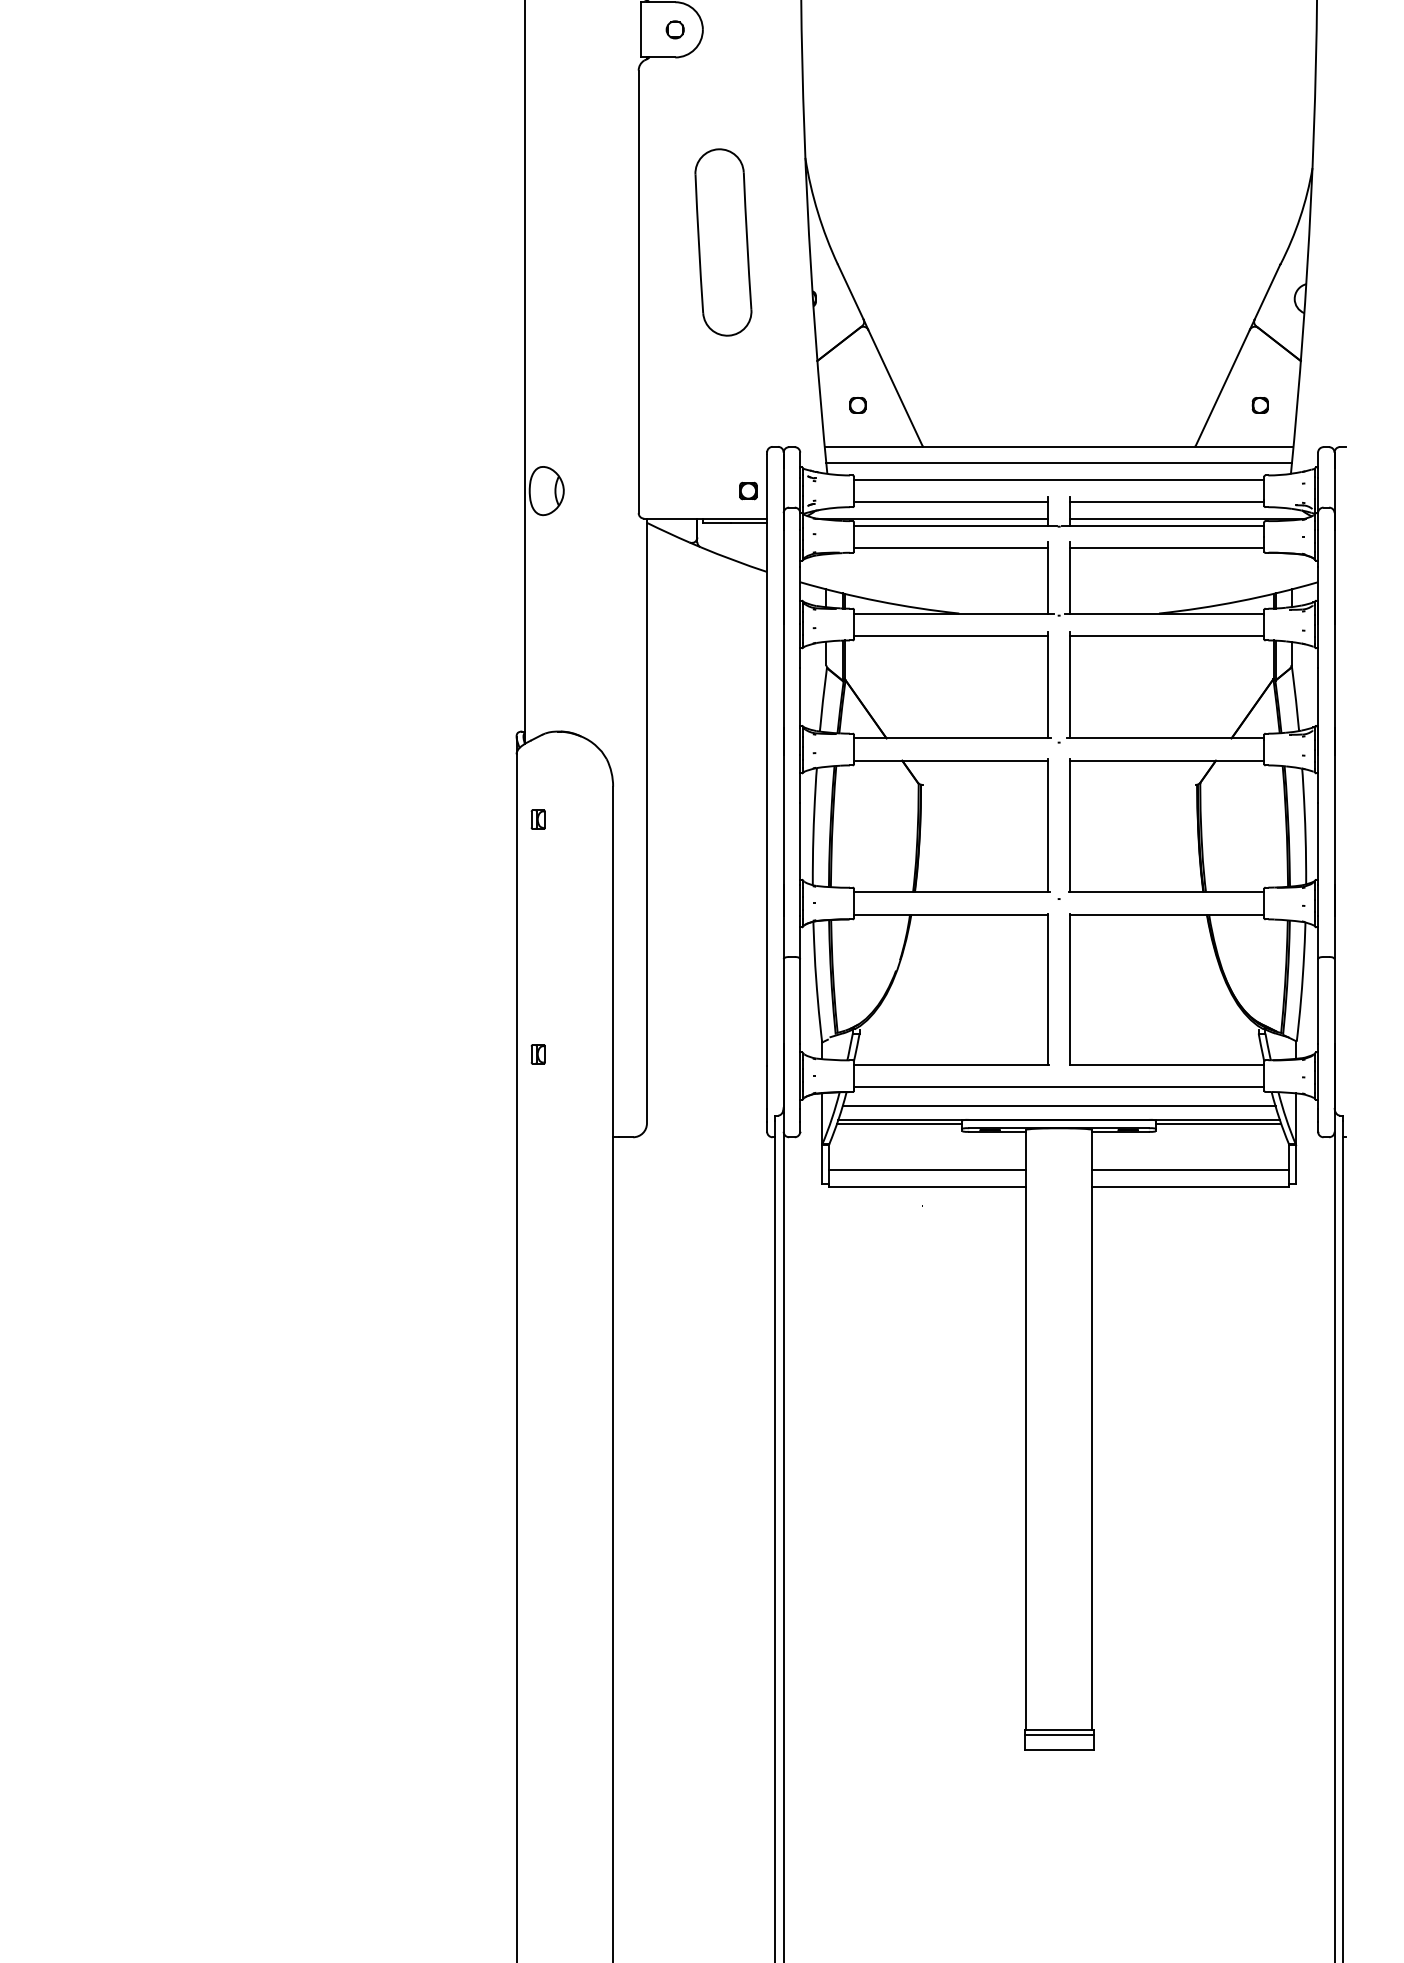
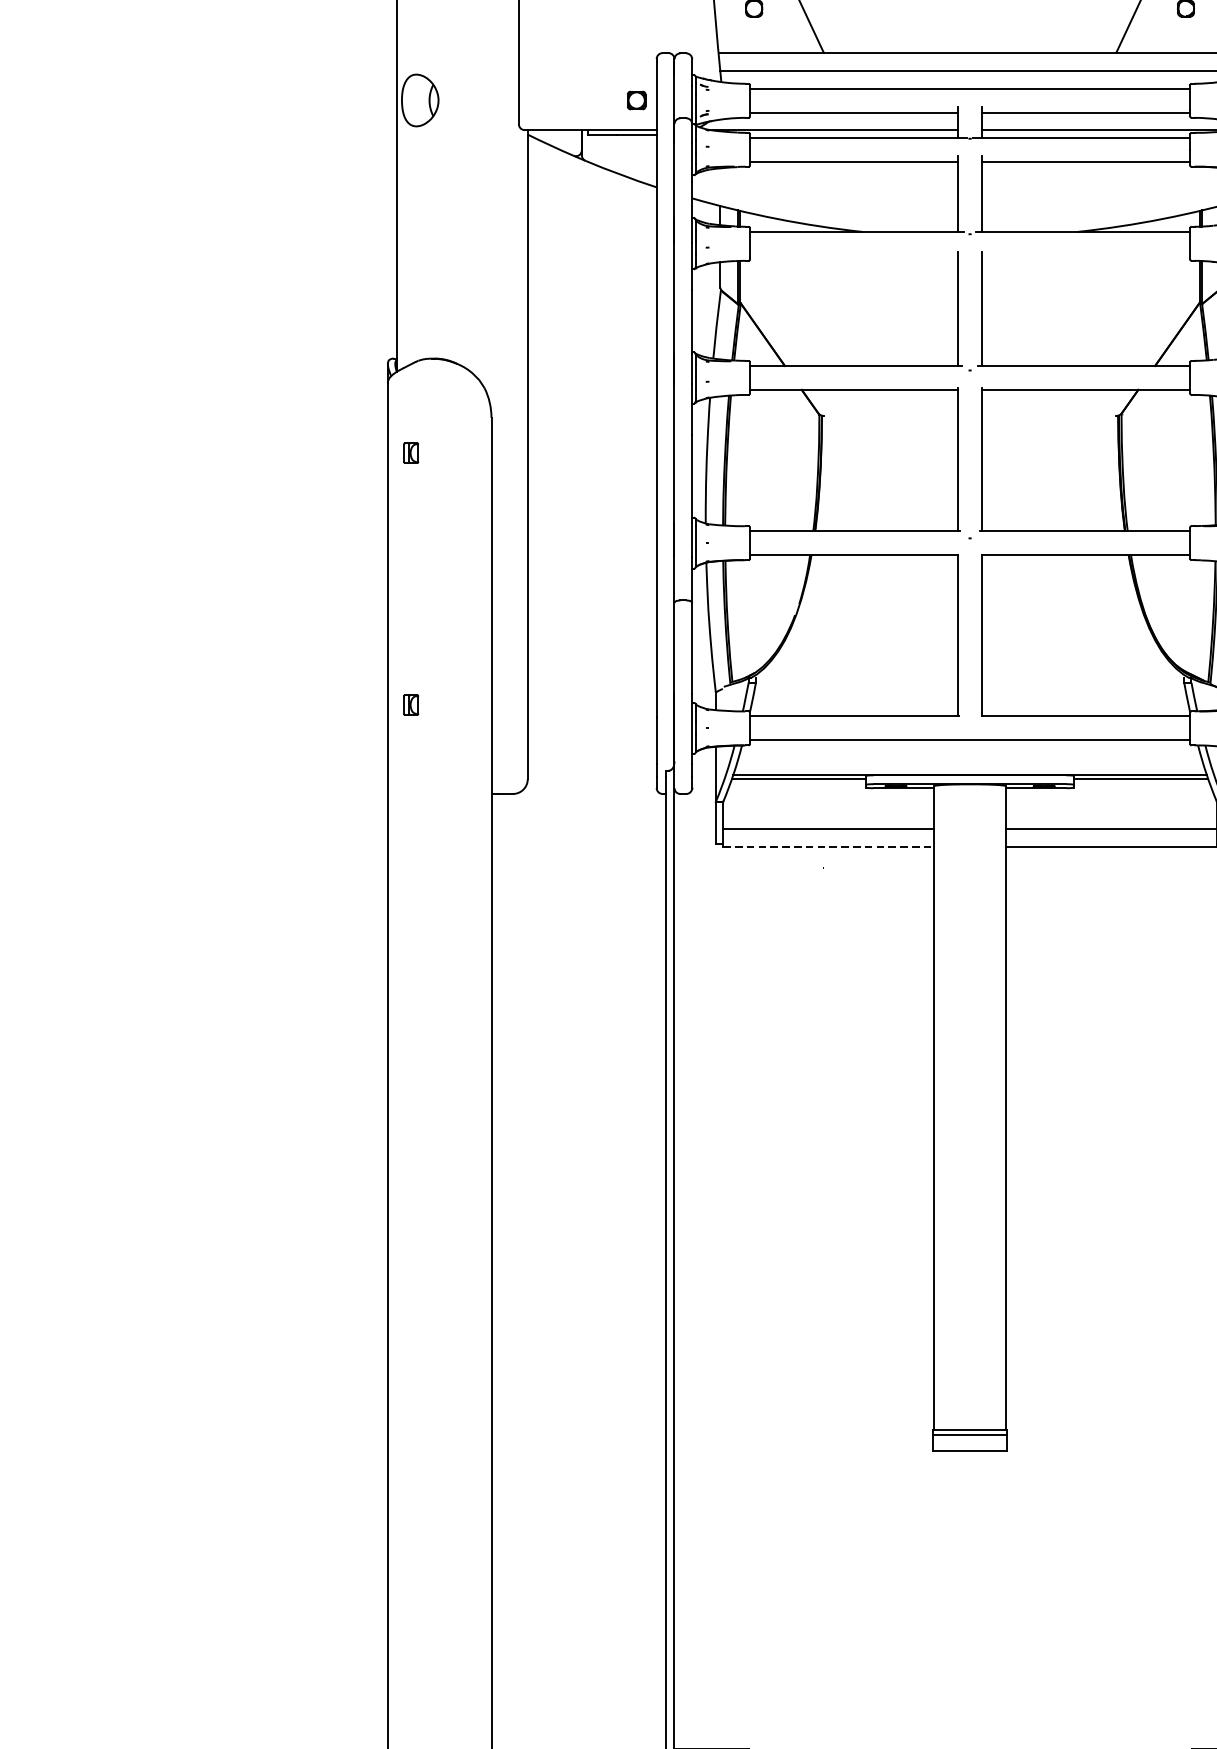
line: (951, 635) -> (854, 255), removed
line: (1167, 635) -> (1086, 255), removed
line: (1058, 1106) -> (969, 760), removed
line: (927, 1186) -> (828, 846), solid -> dashed

